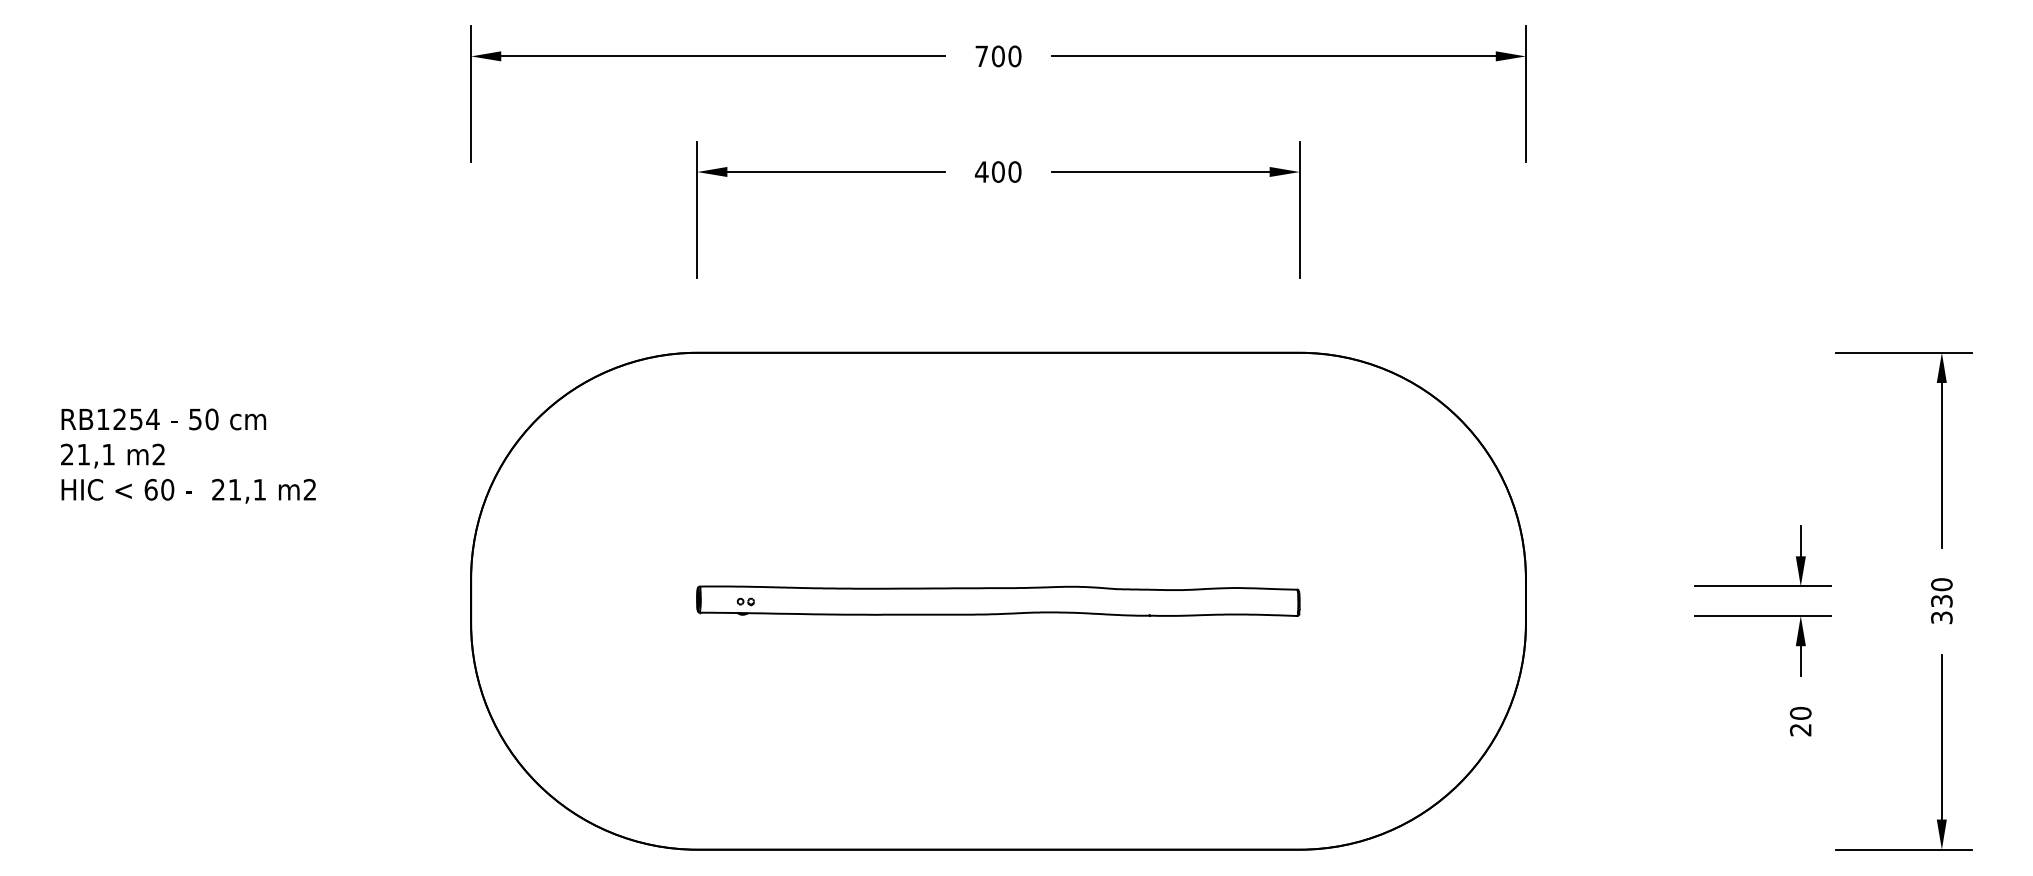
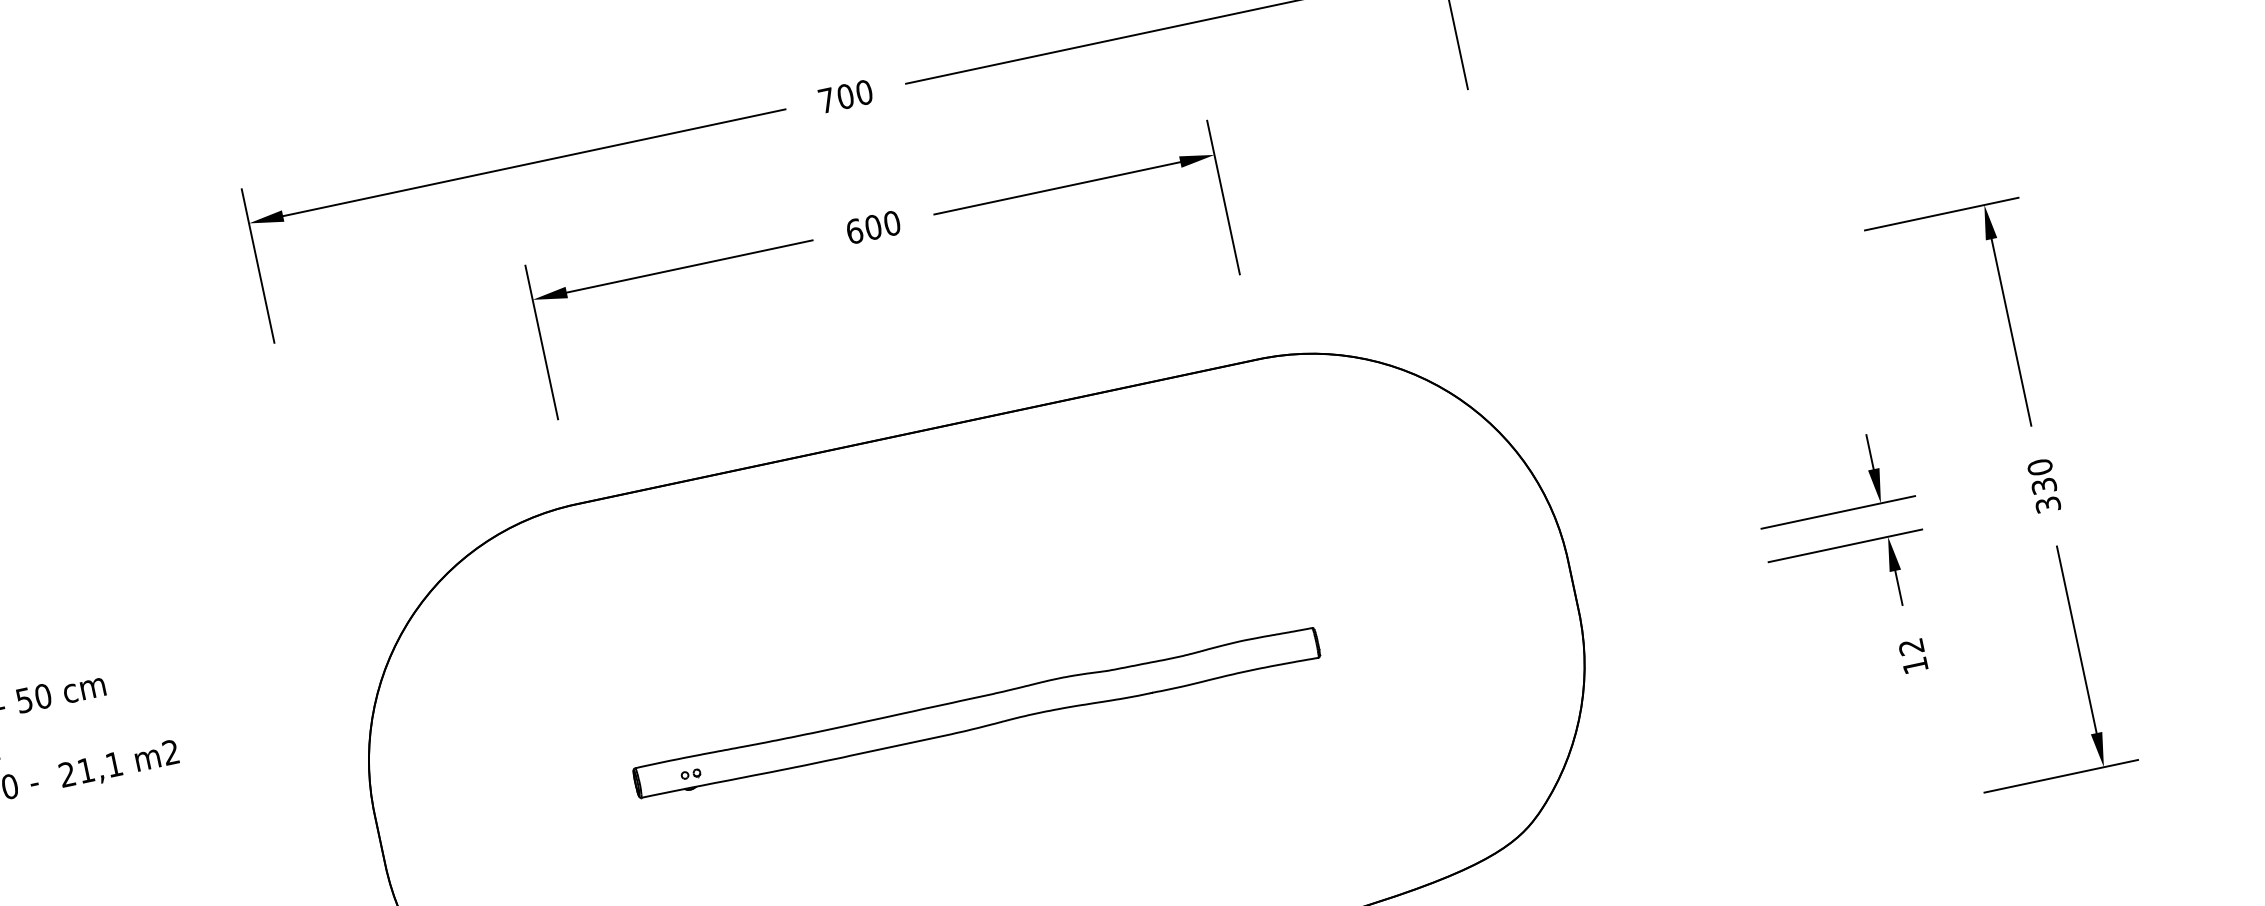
text: (981, 171) -> (854, 230), 400 -> 600
text: (1800, 721) -> (1913, 656), 20 -> 12

